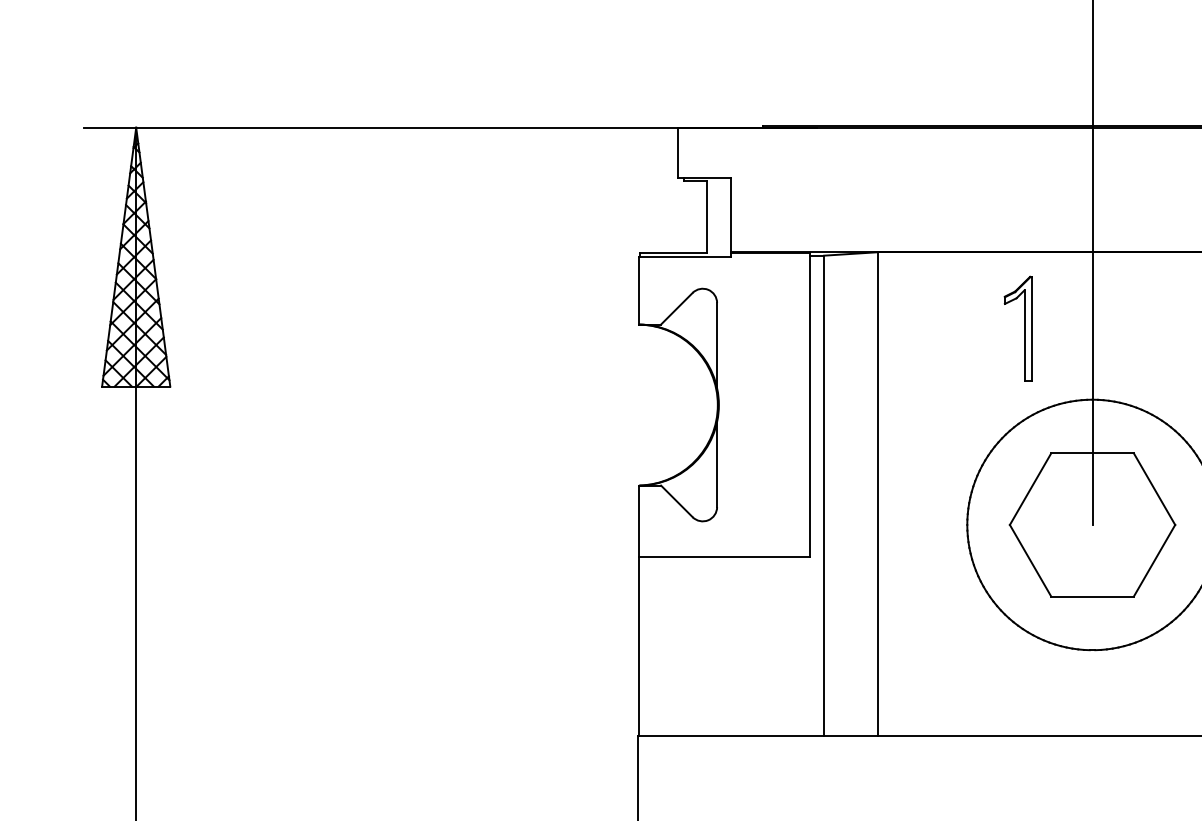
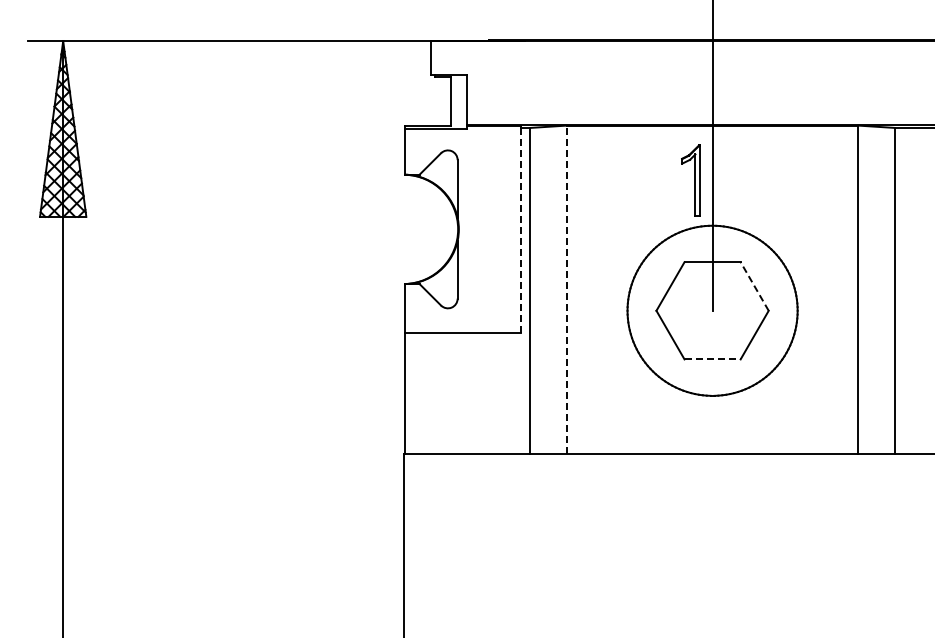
part: (1017, 328) -> (690, 180), moved
line: (809, 405) -> (520, 229), solid -> dashed
line: (1154, 489) -> (754, 286), solid -> dashed
line: (877, 493) -> (566, 289), solid -> dashed
line: (1093, 596) -> (713, 359), solid -> dashed

